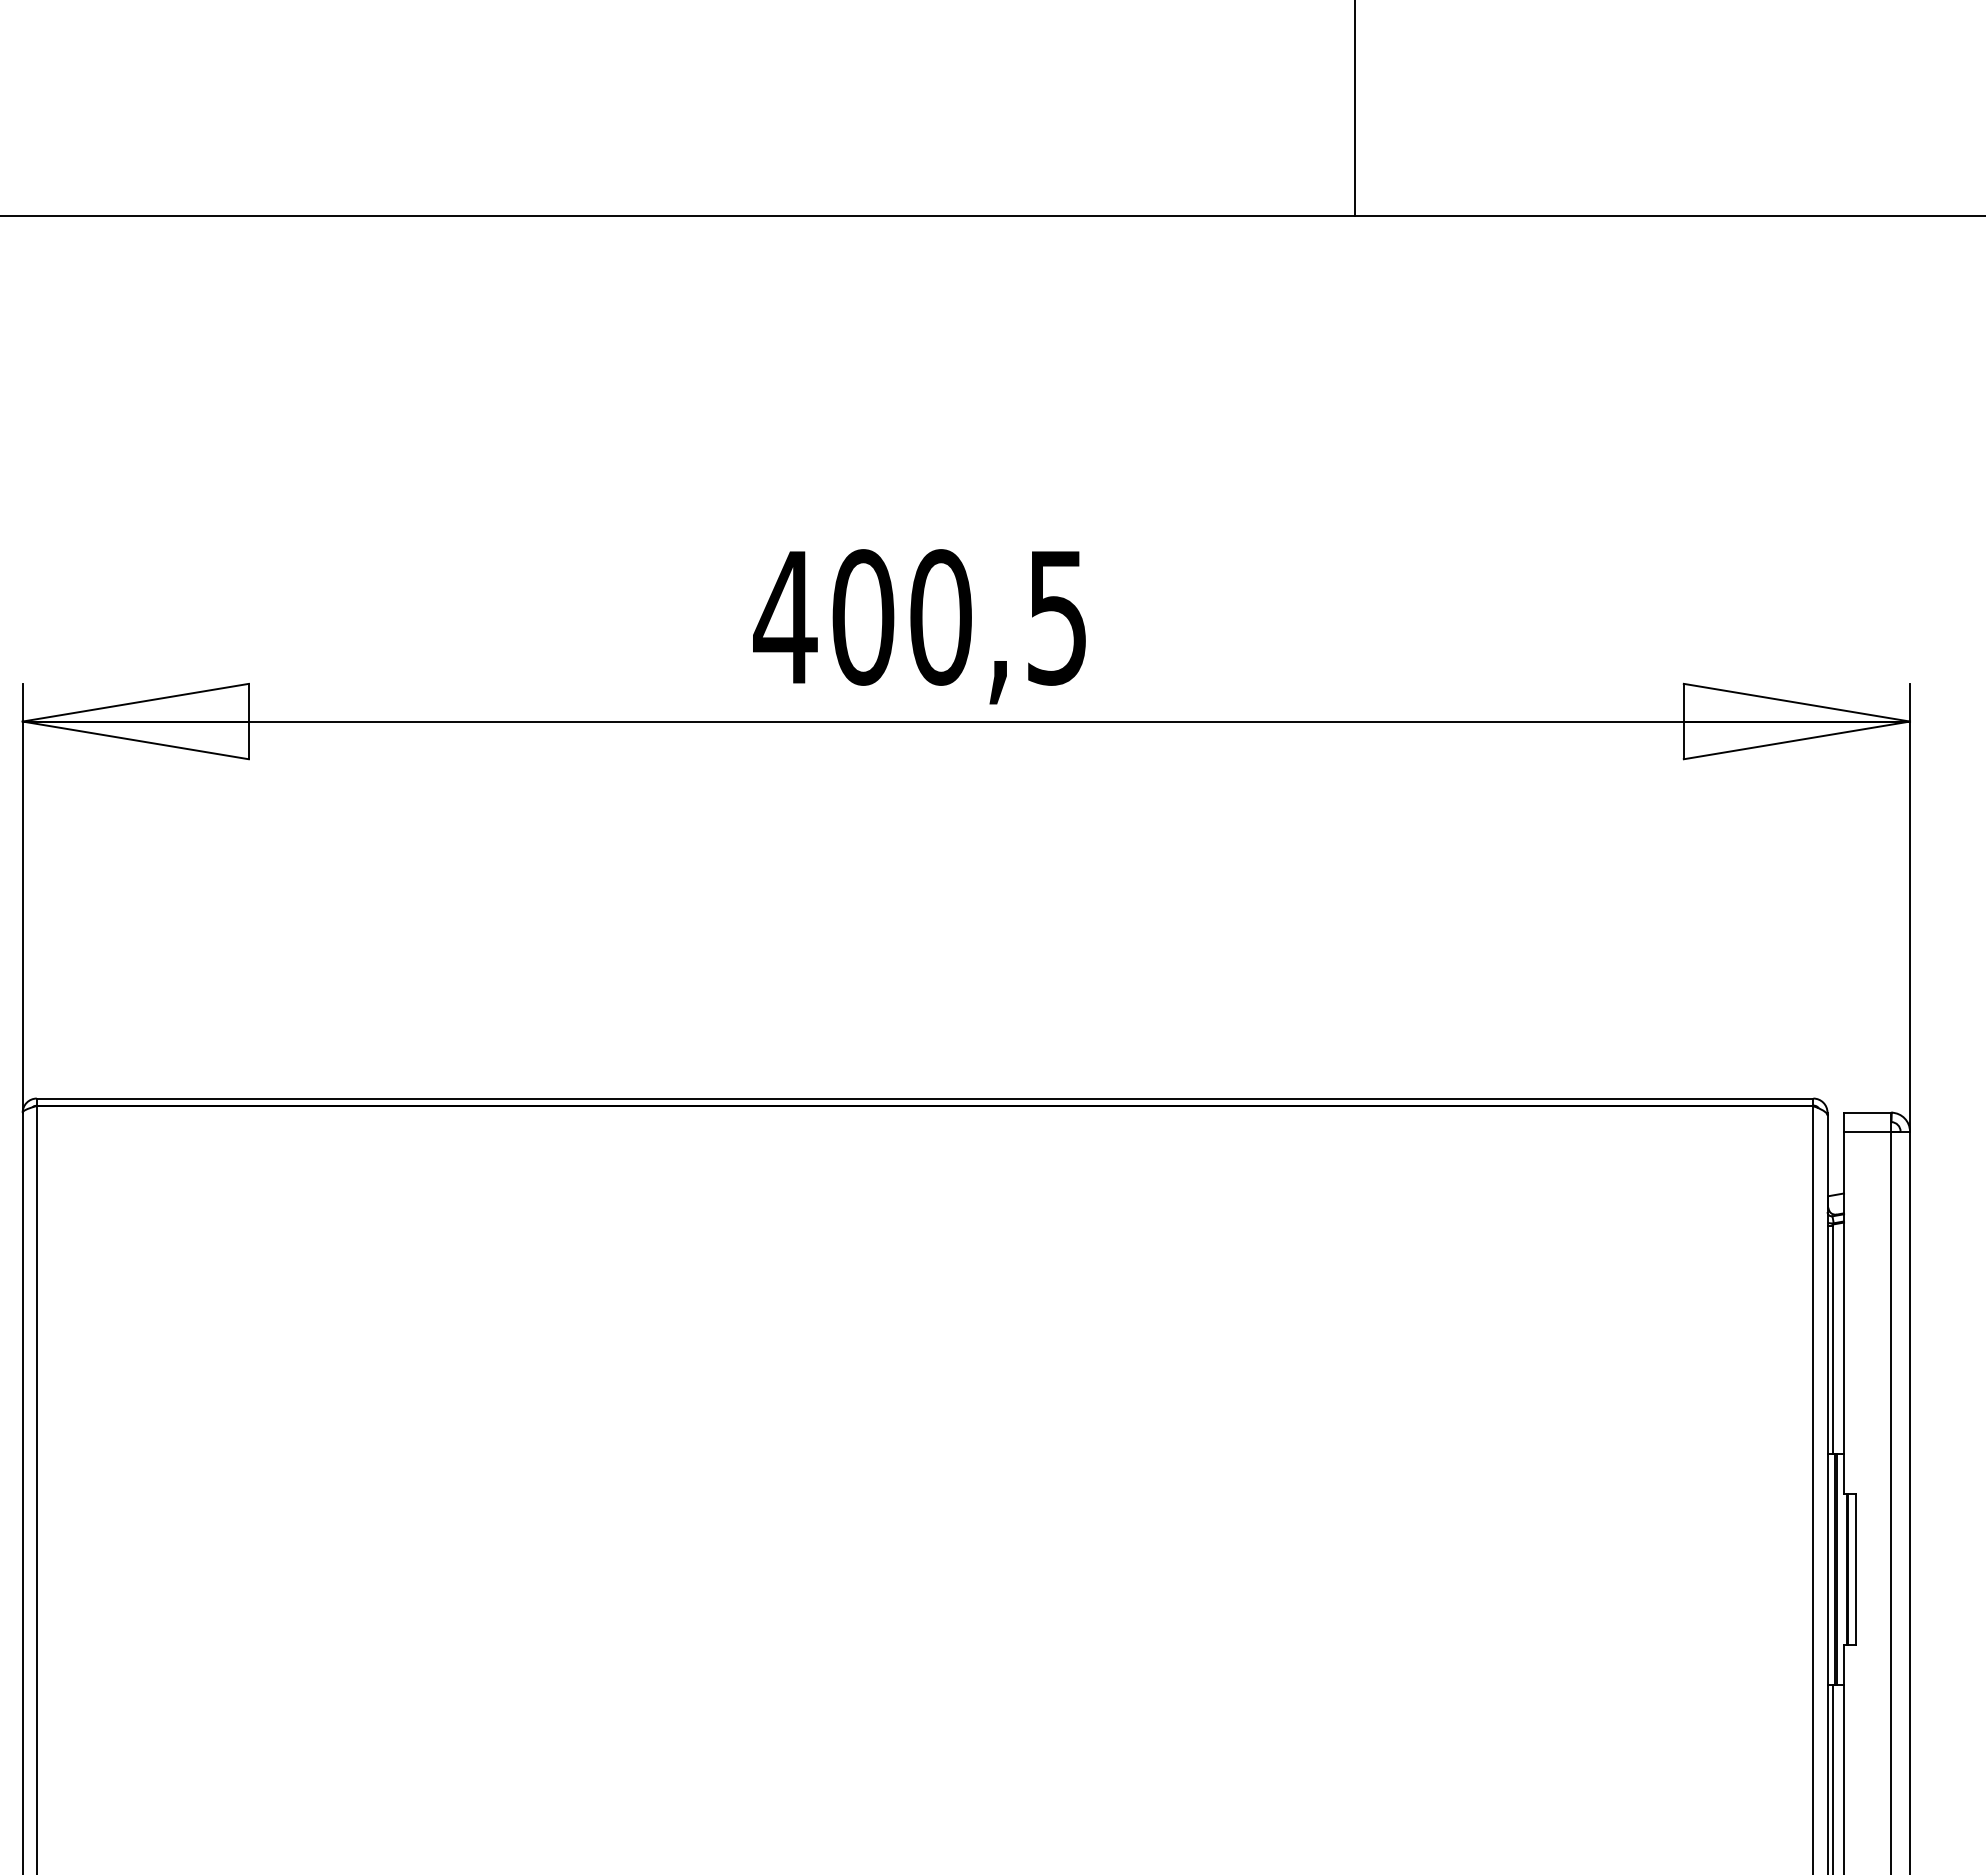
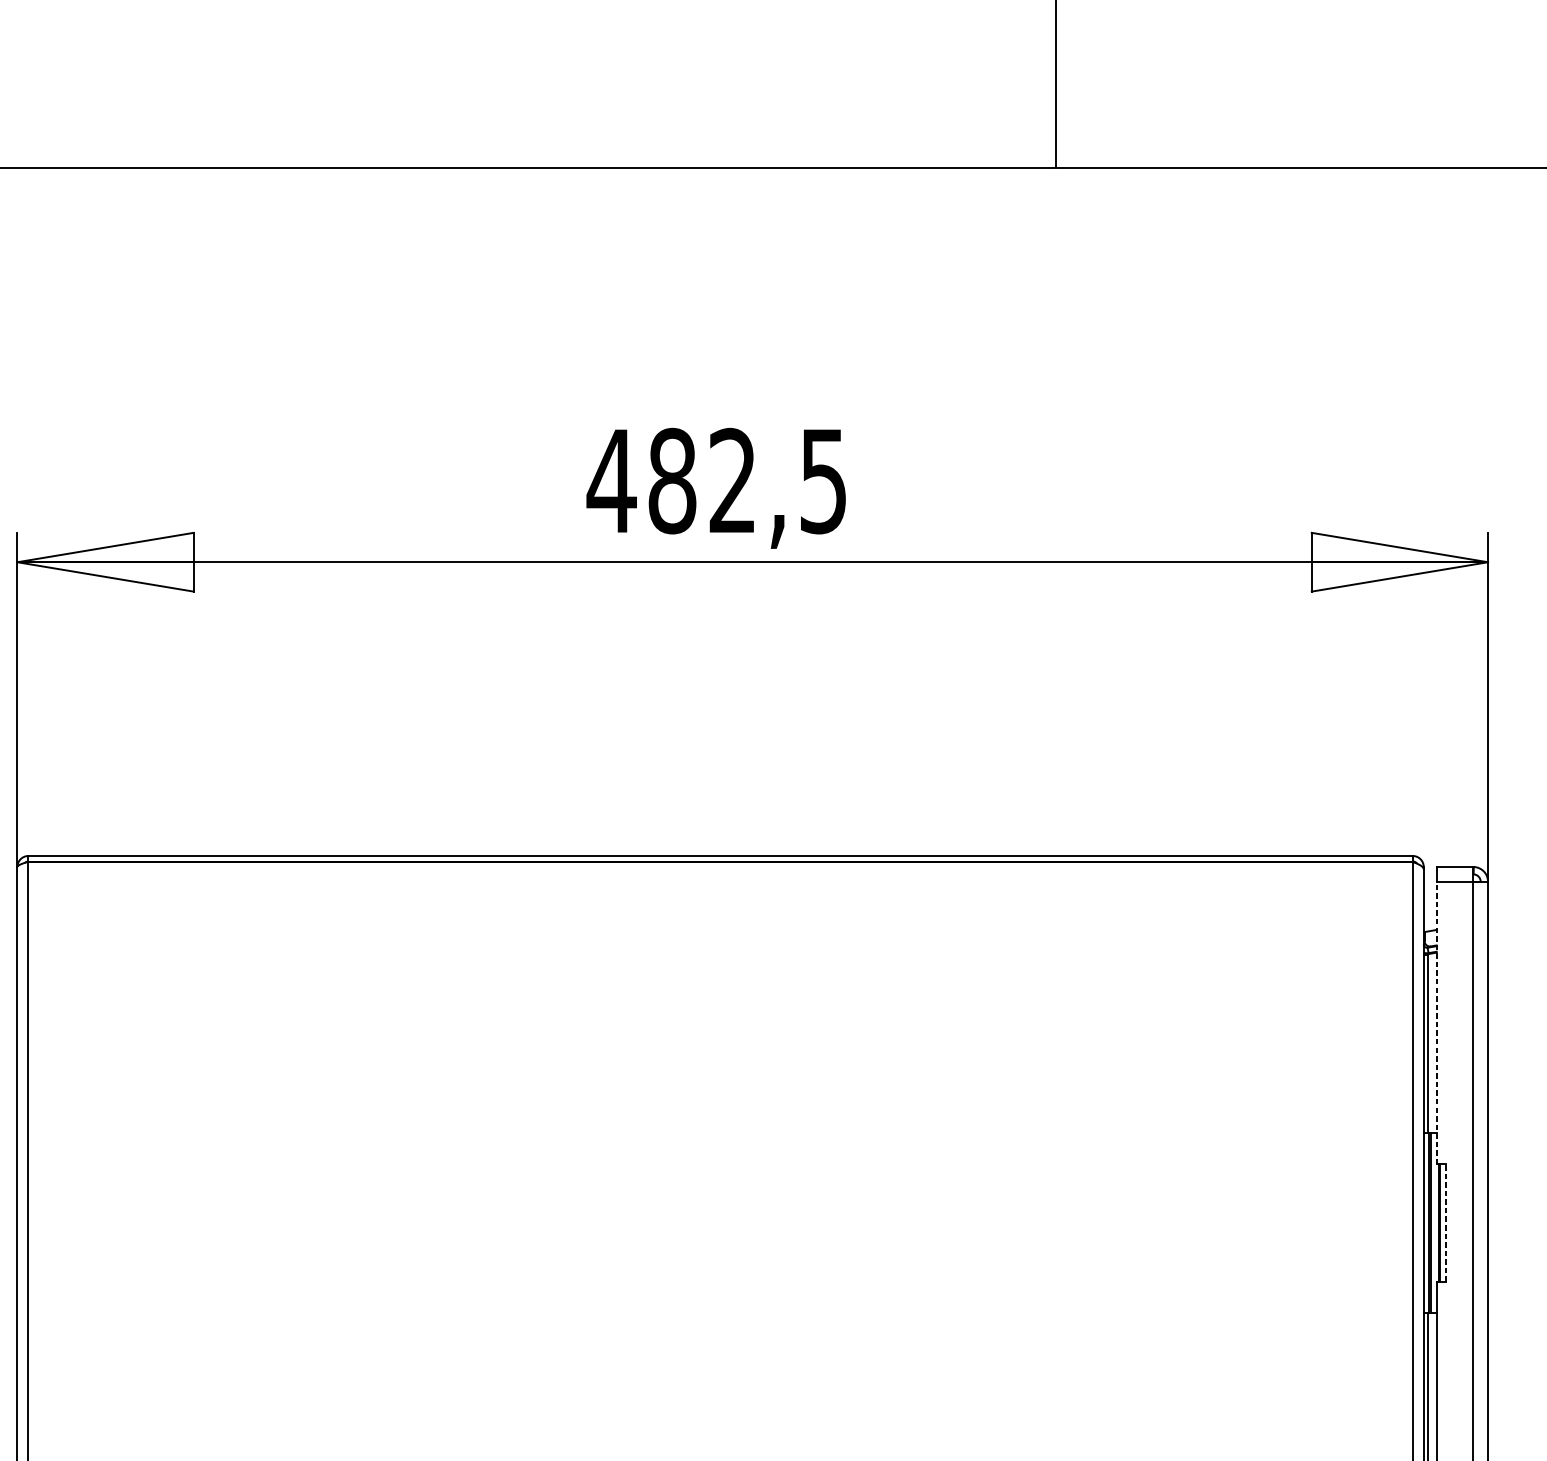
text: (901, 617) -> (702, 481), 400,5 -> 482,5
line: (1844, 1312) -> (1436, 1022), solid -> dashed
line: (1855, 1569) -> (1445, 1222), solid -> dashed

